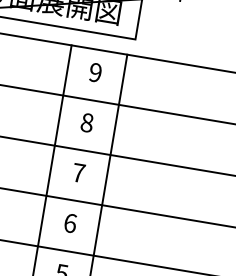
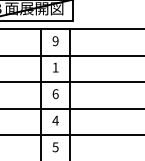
text: (86, 122) -> (55, 67), 8 -> 1
text: (78, 173) -> (55, 94), 7 -> 6
text: (70, 222) -> (55, 120), 6 -> 4

